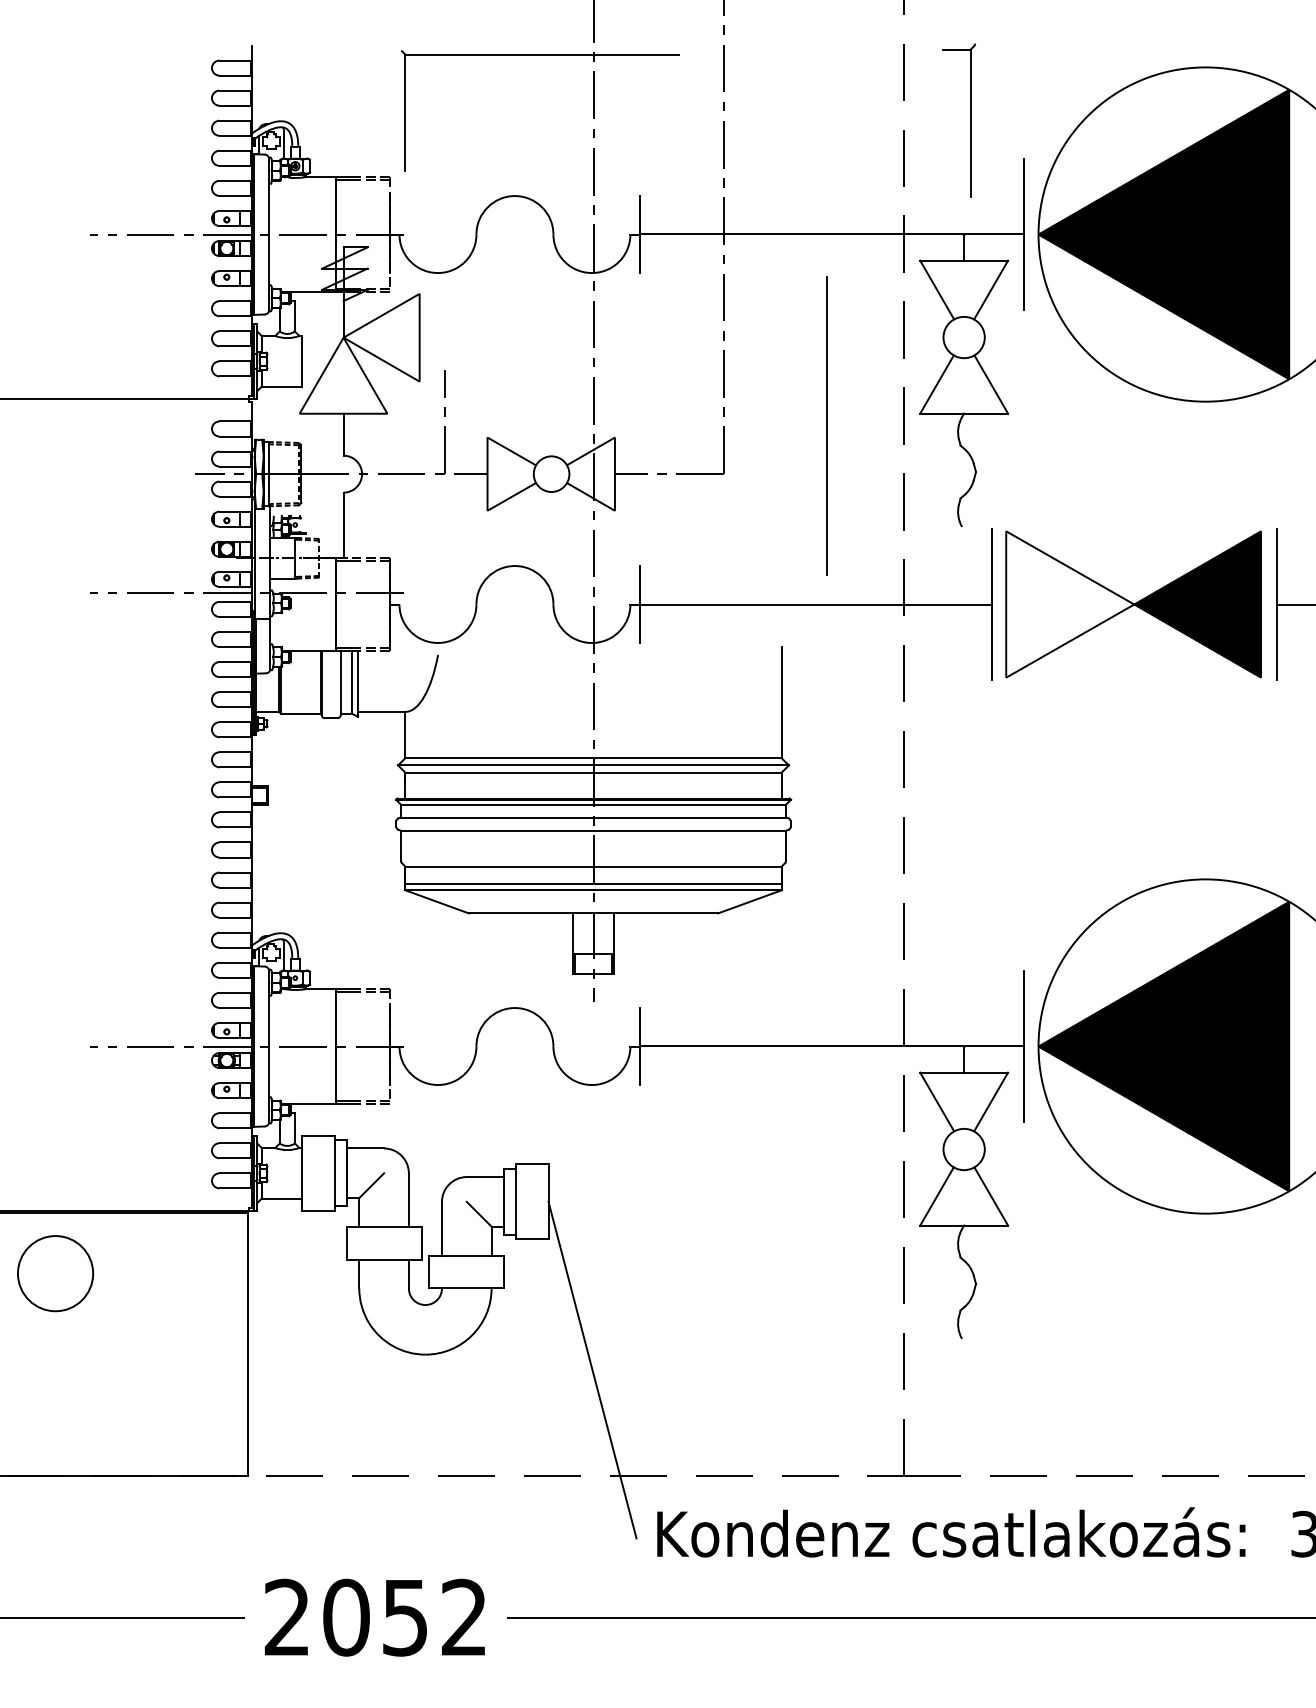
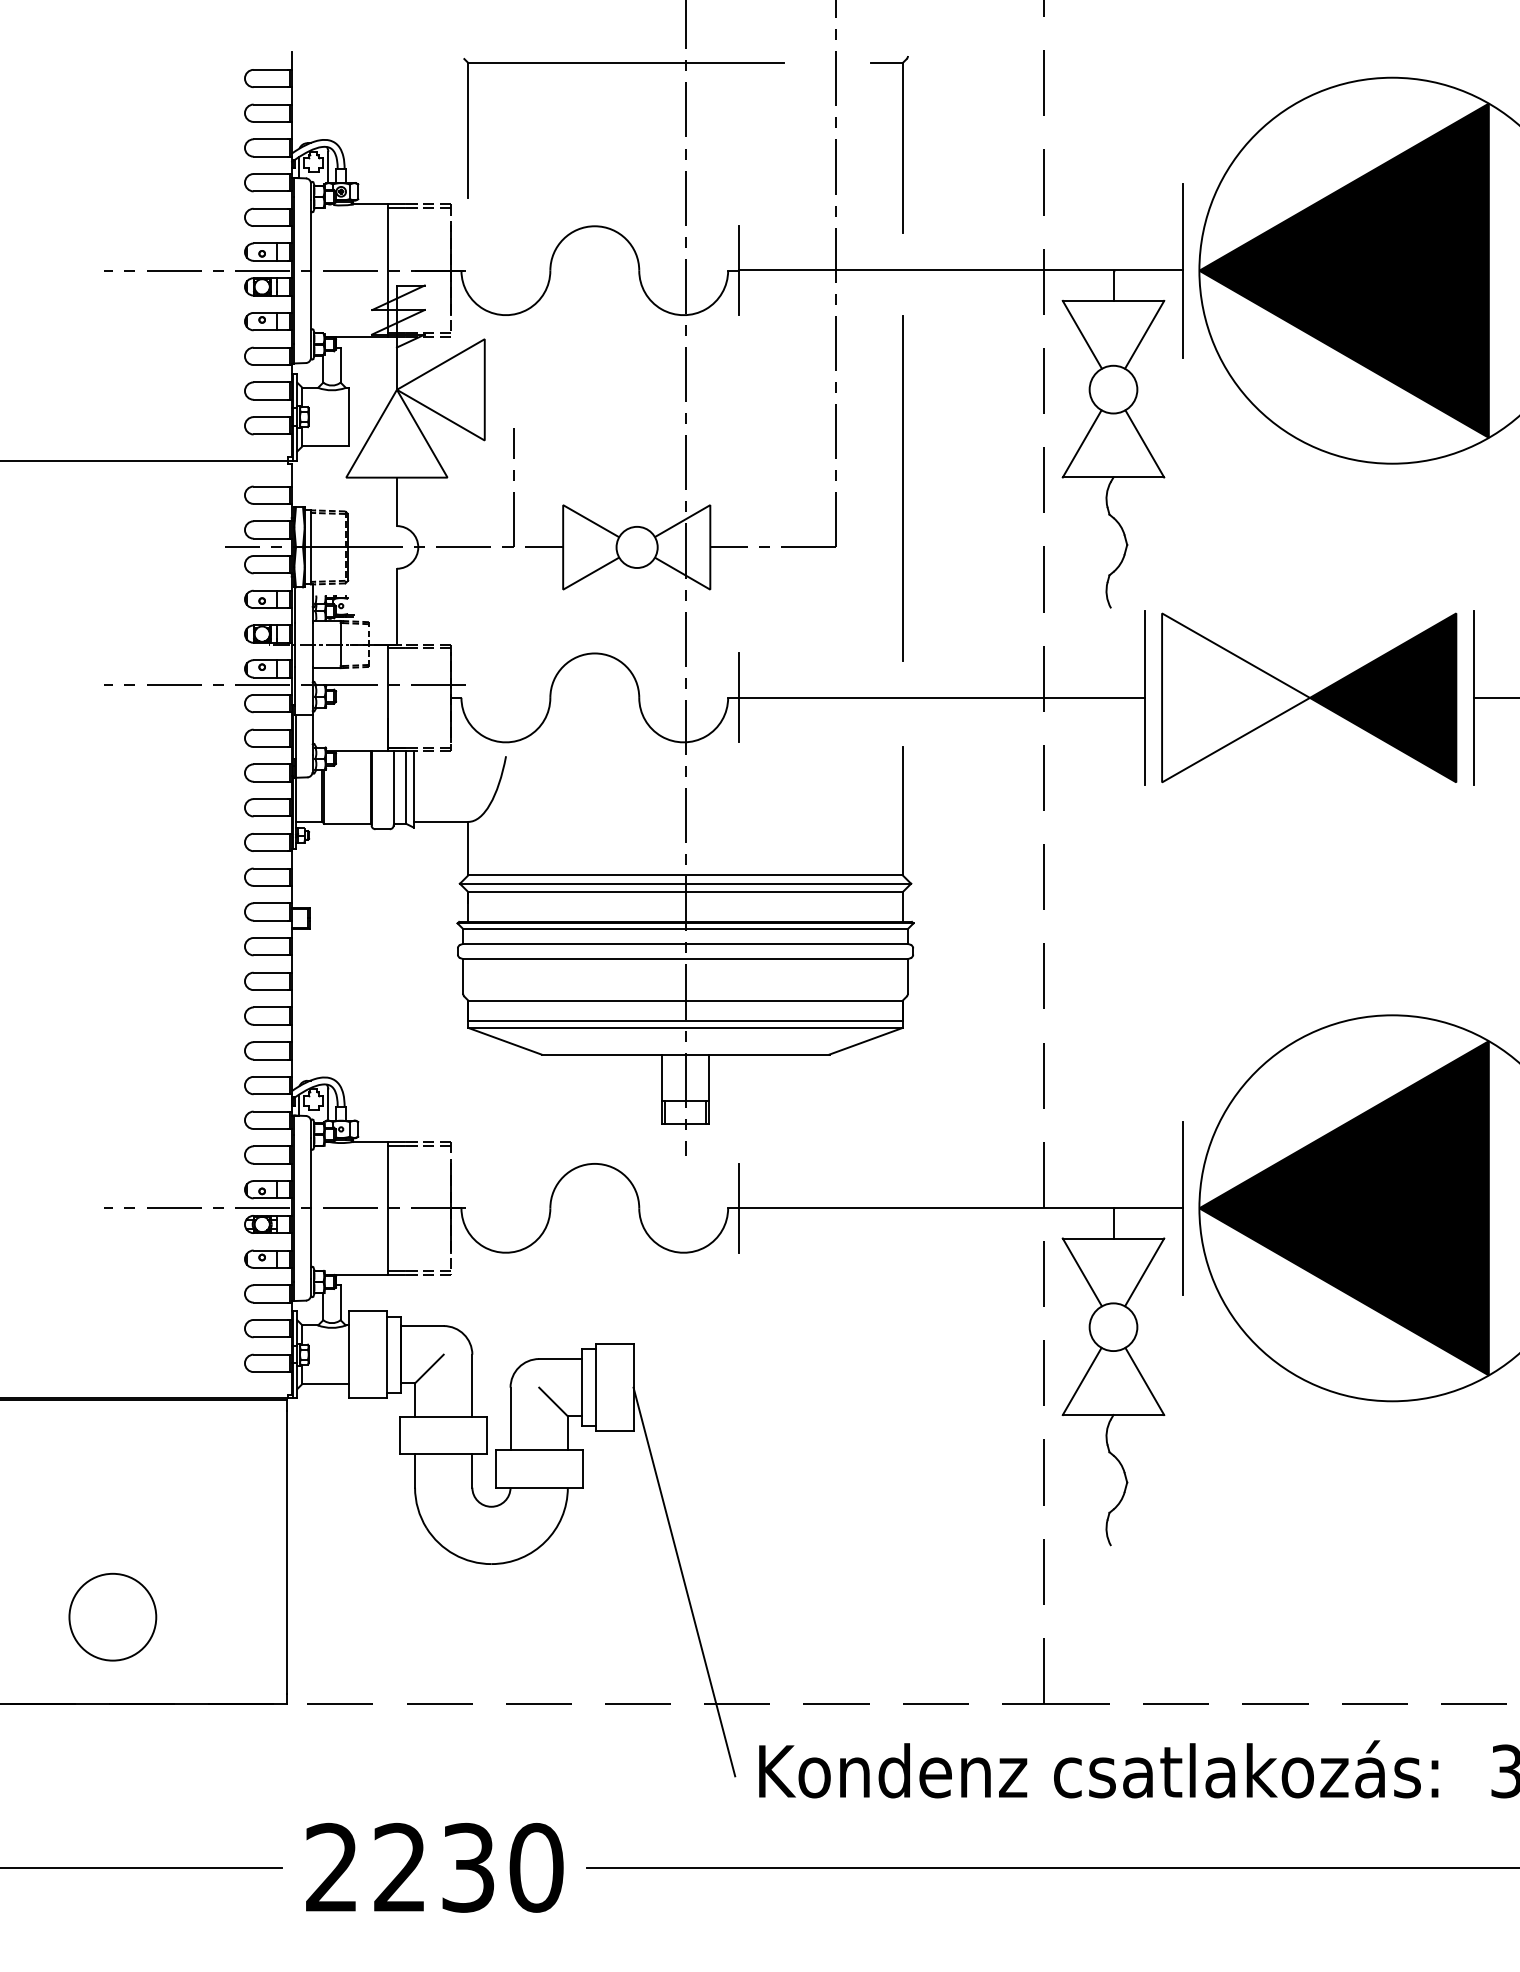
part: (970, 120) -> (902, 144), moved
line: (826, 425) -> (902, 487), moved
circle: (55, 1273) -> (112, 1617), moved
text: (405, 1617) -> (468, 1867), 2052 -> 2230

